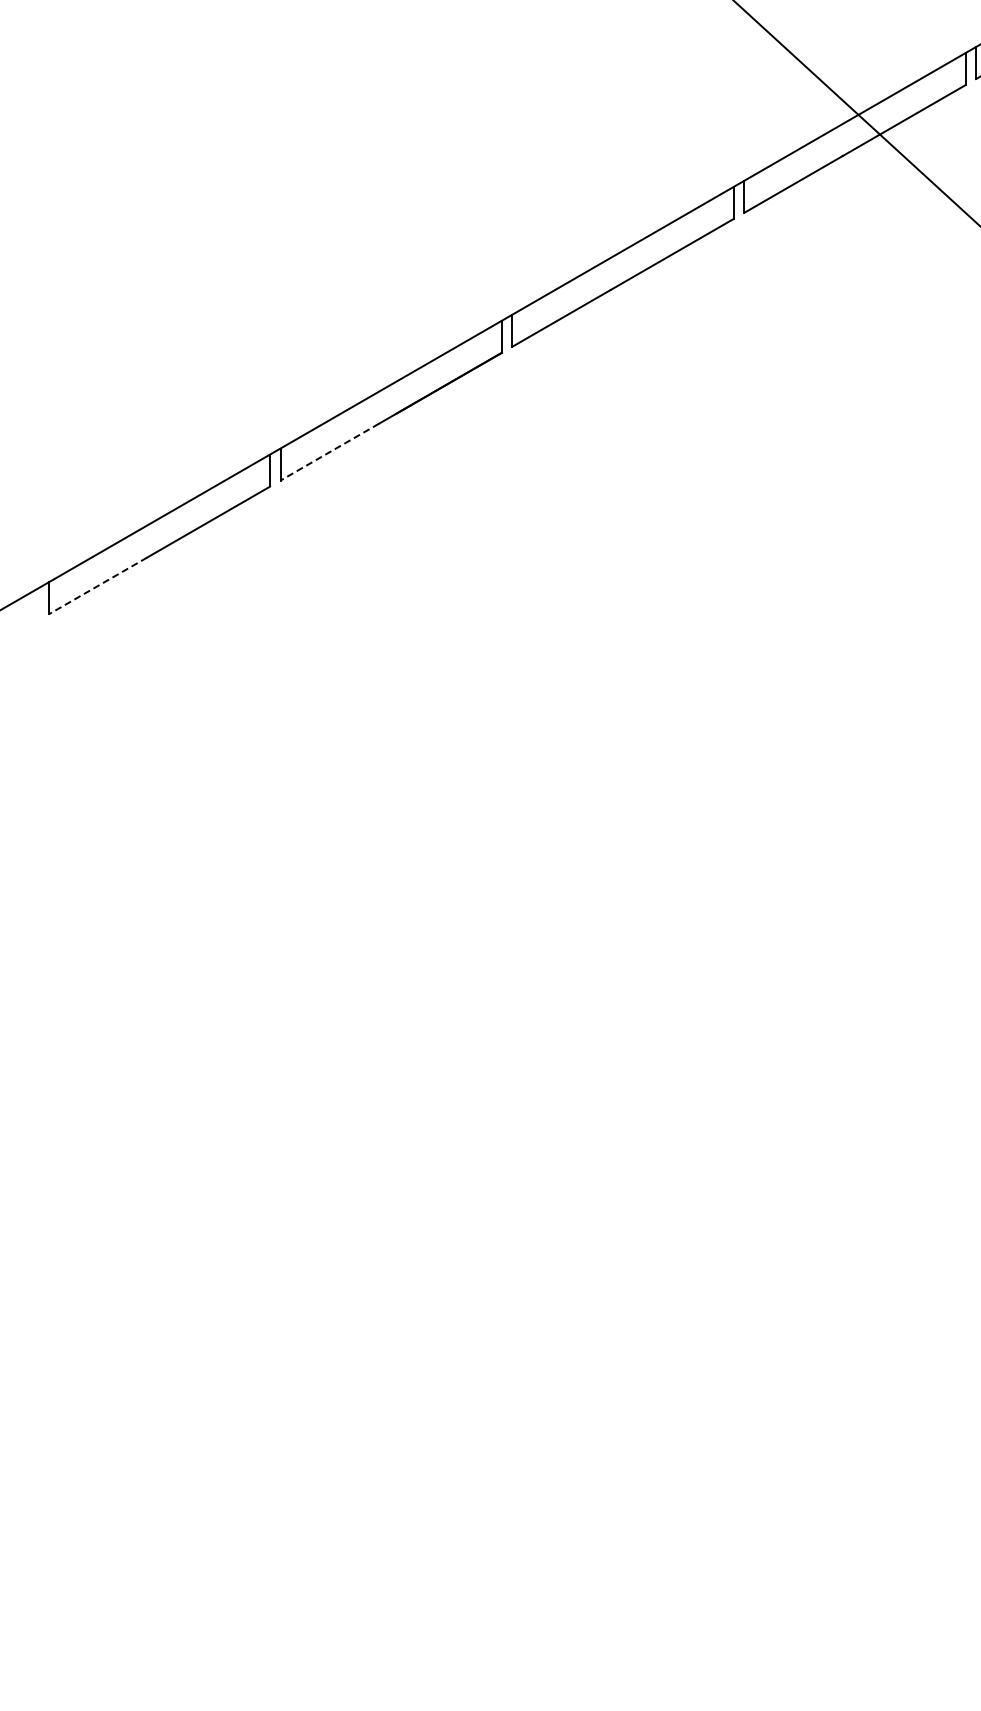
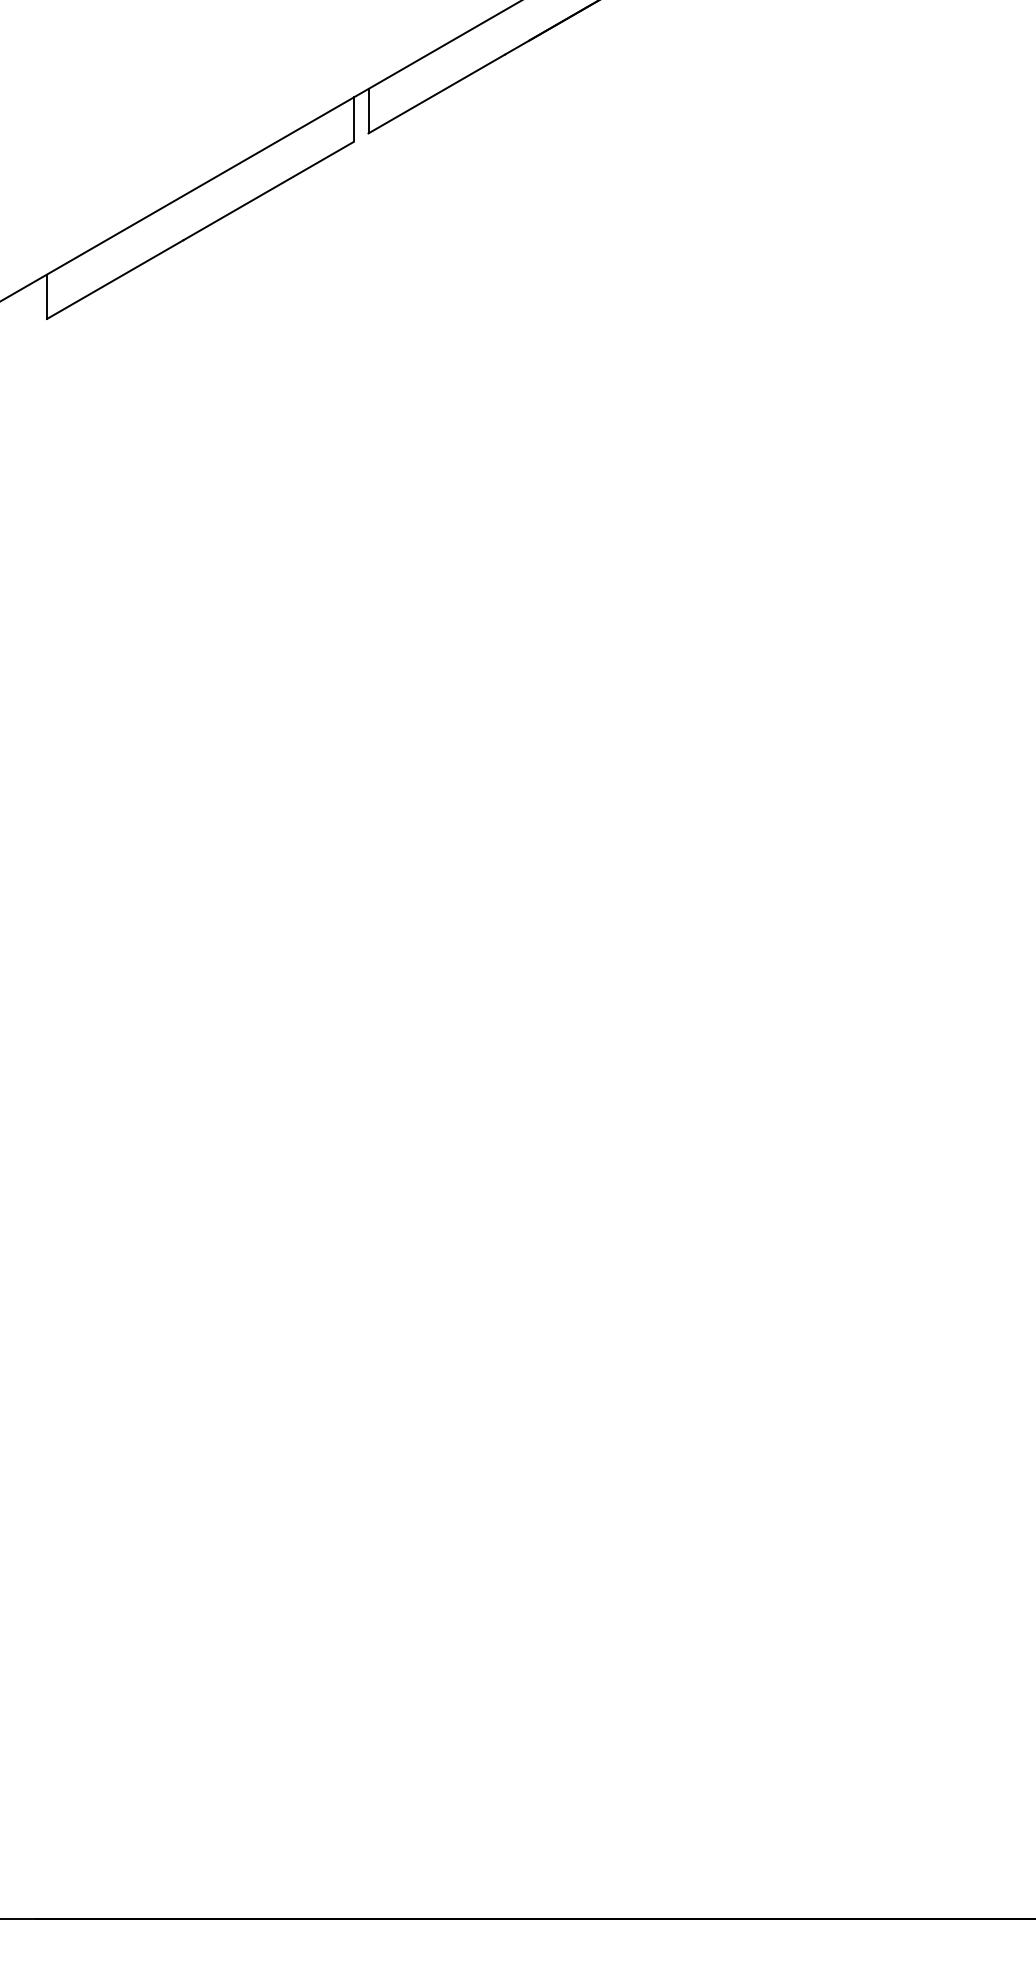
line: (329, 452) -> (436, 94), dashed -> solid
line: (97, 586) -> (114, 280), dashed -> solid

